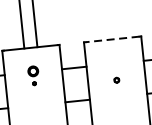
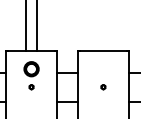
line: (112, 39) -> (103, 51), dashed -> solid
part: (33, 75) -> (31, 75), size x1.67

